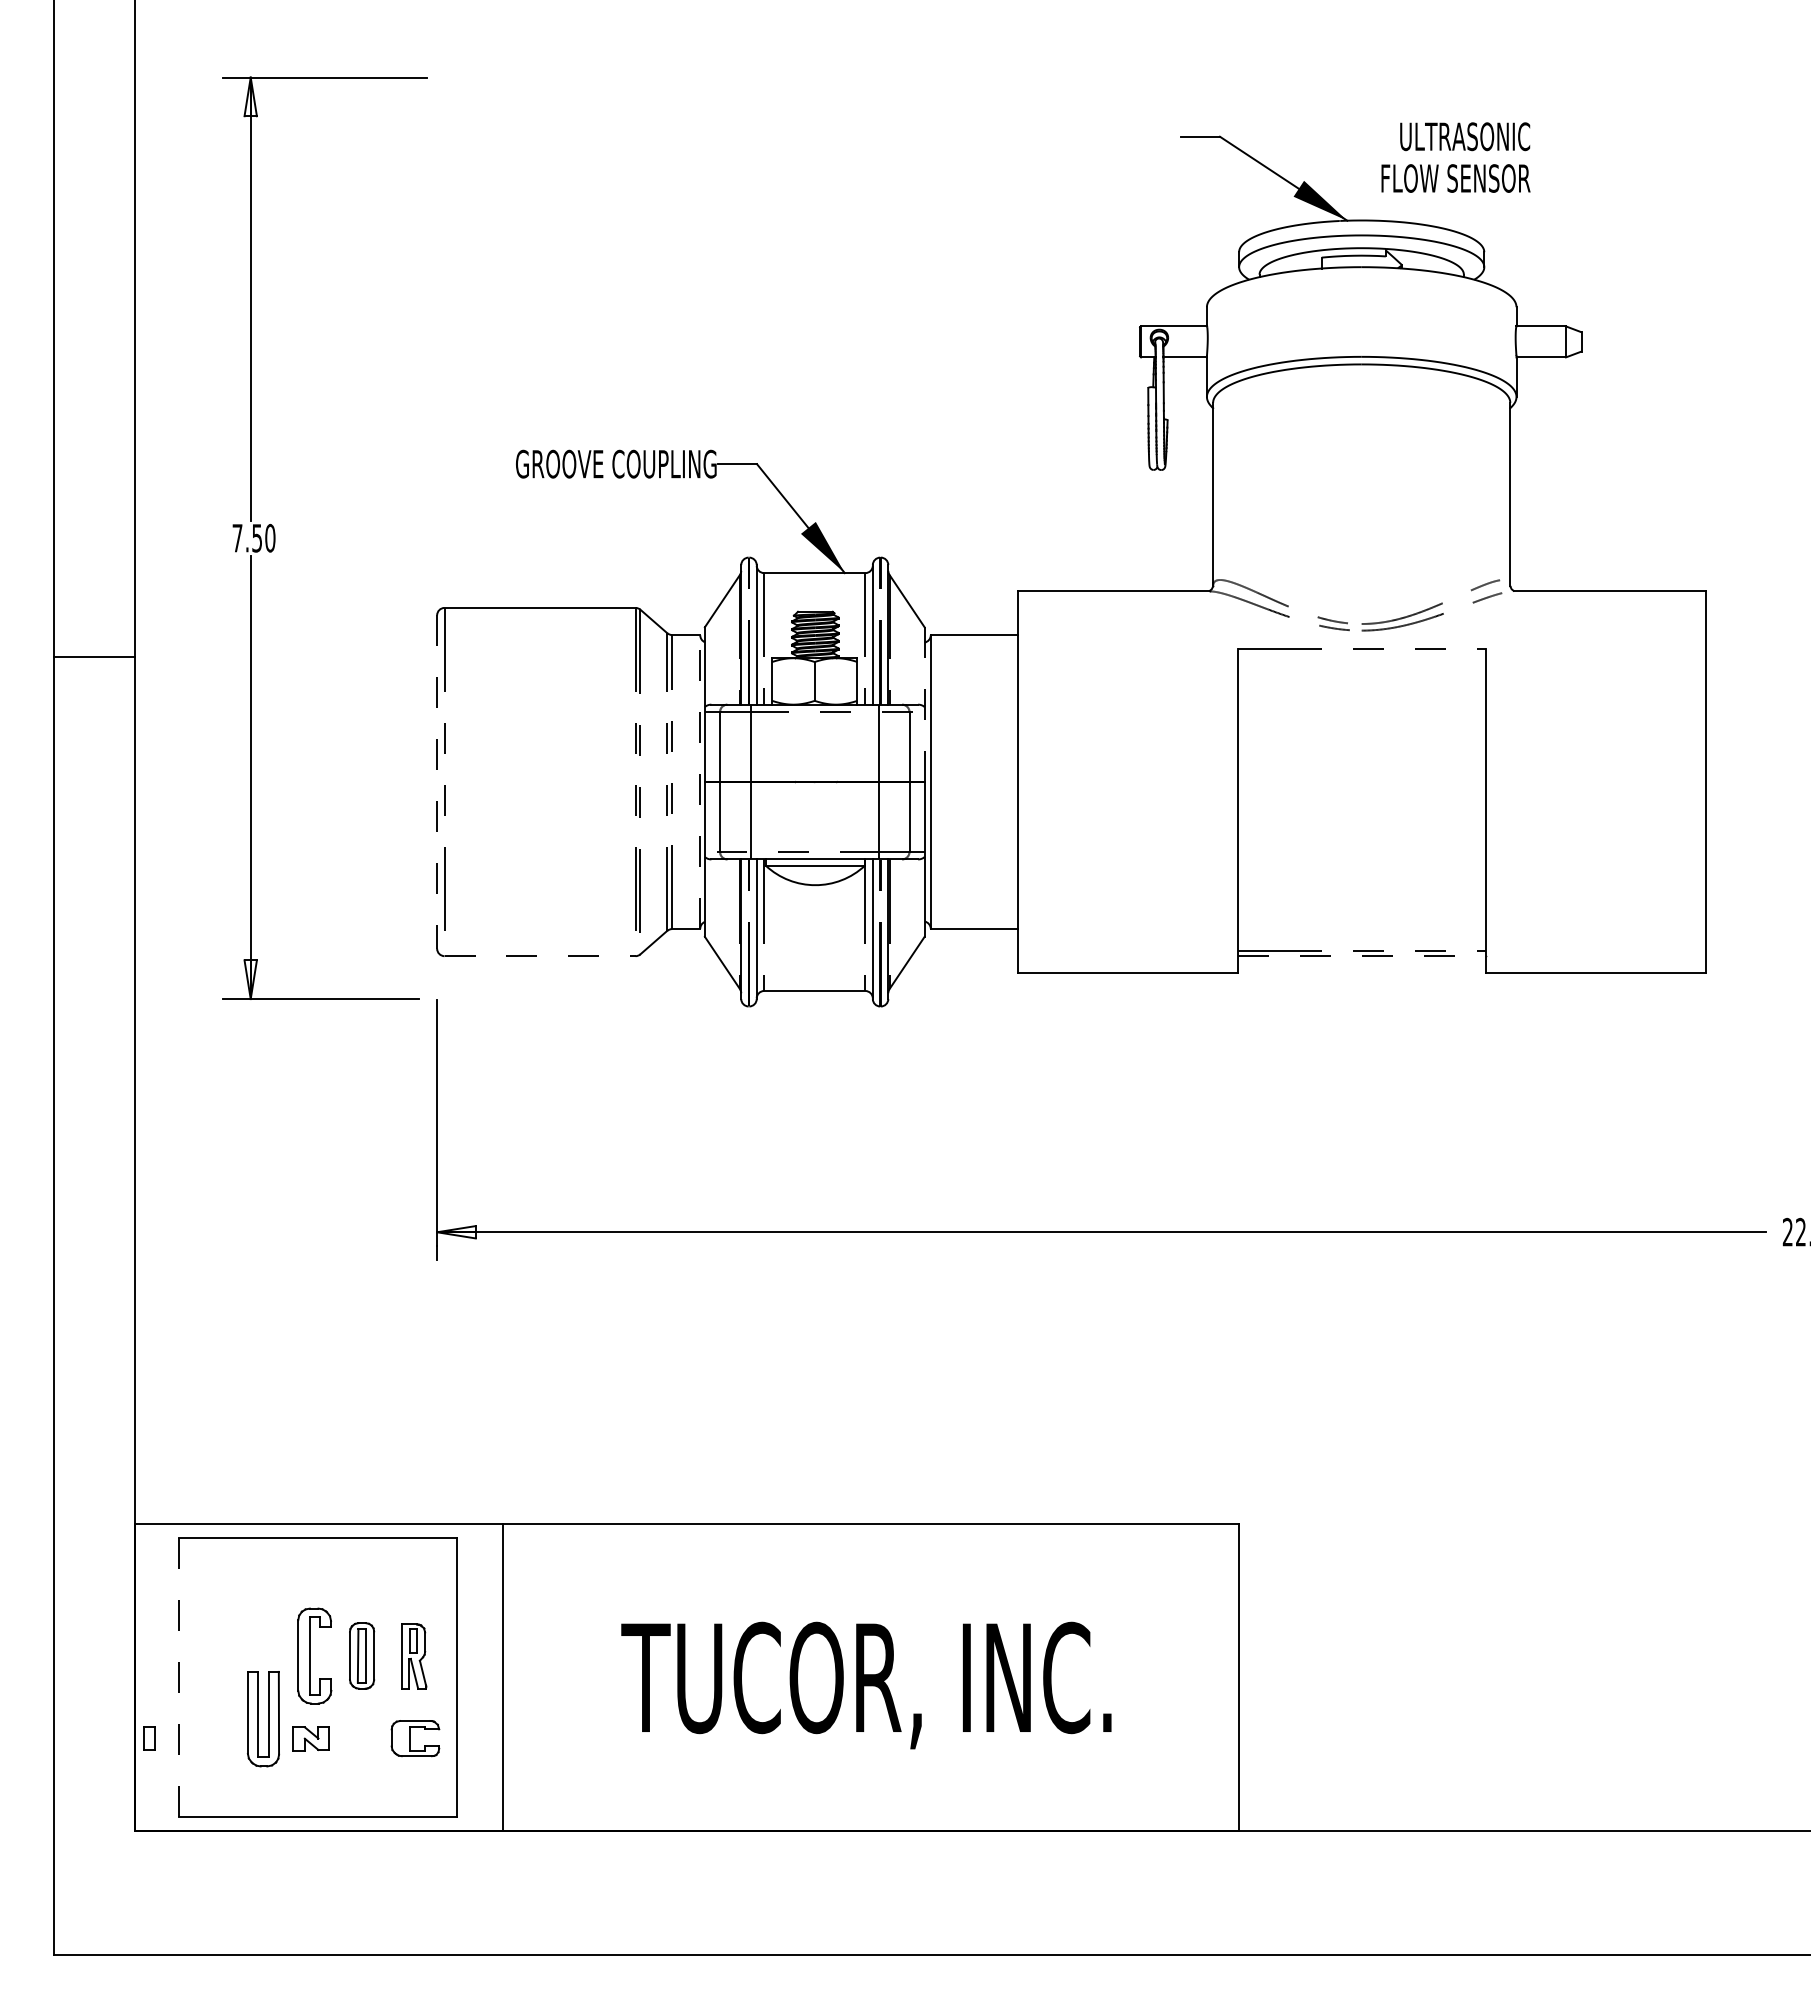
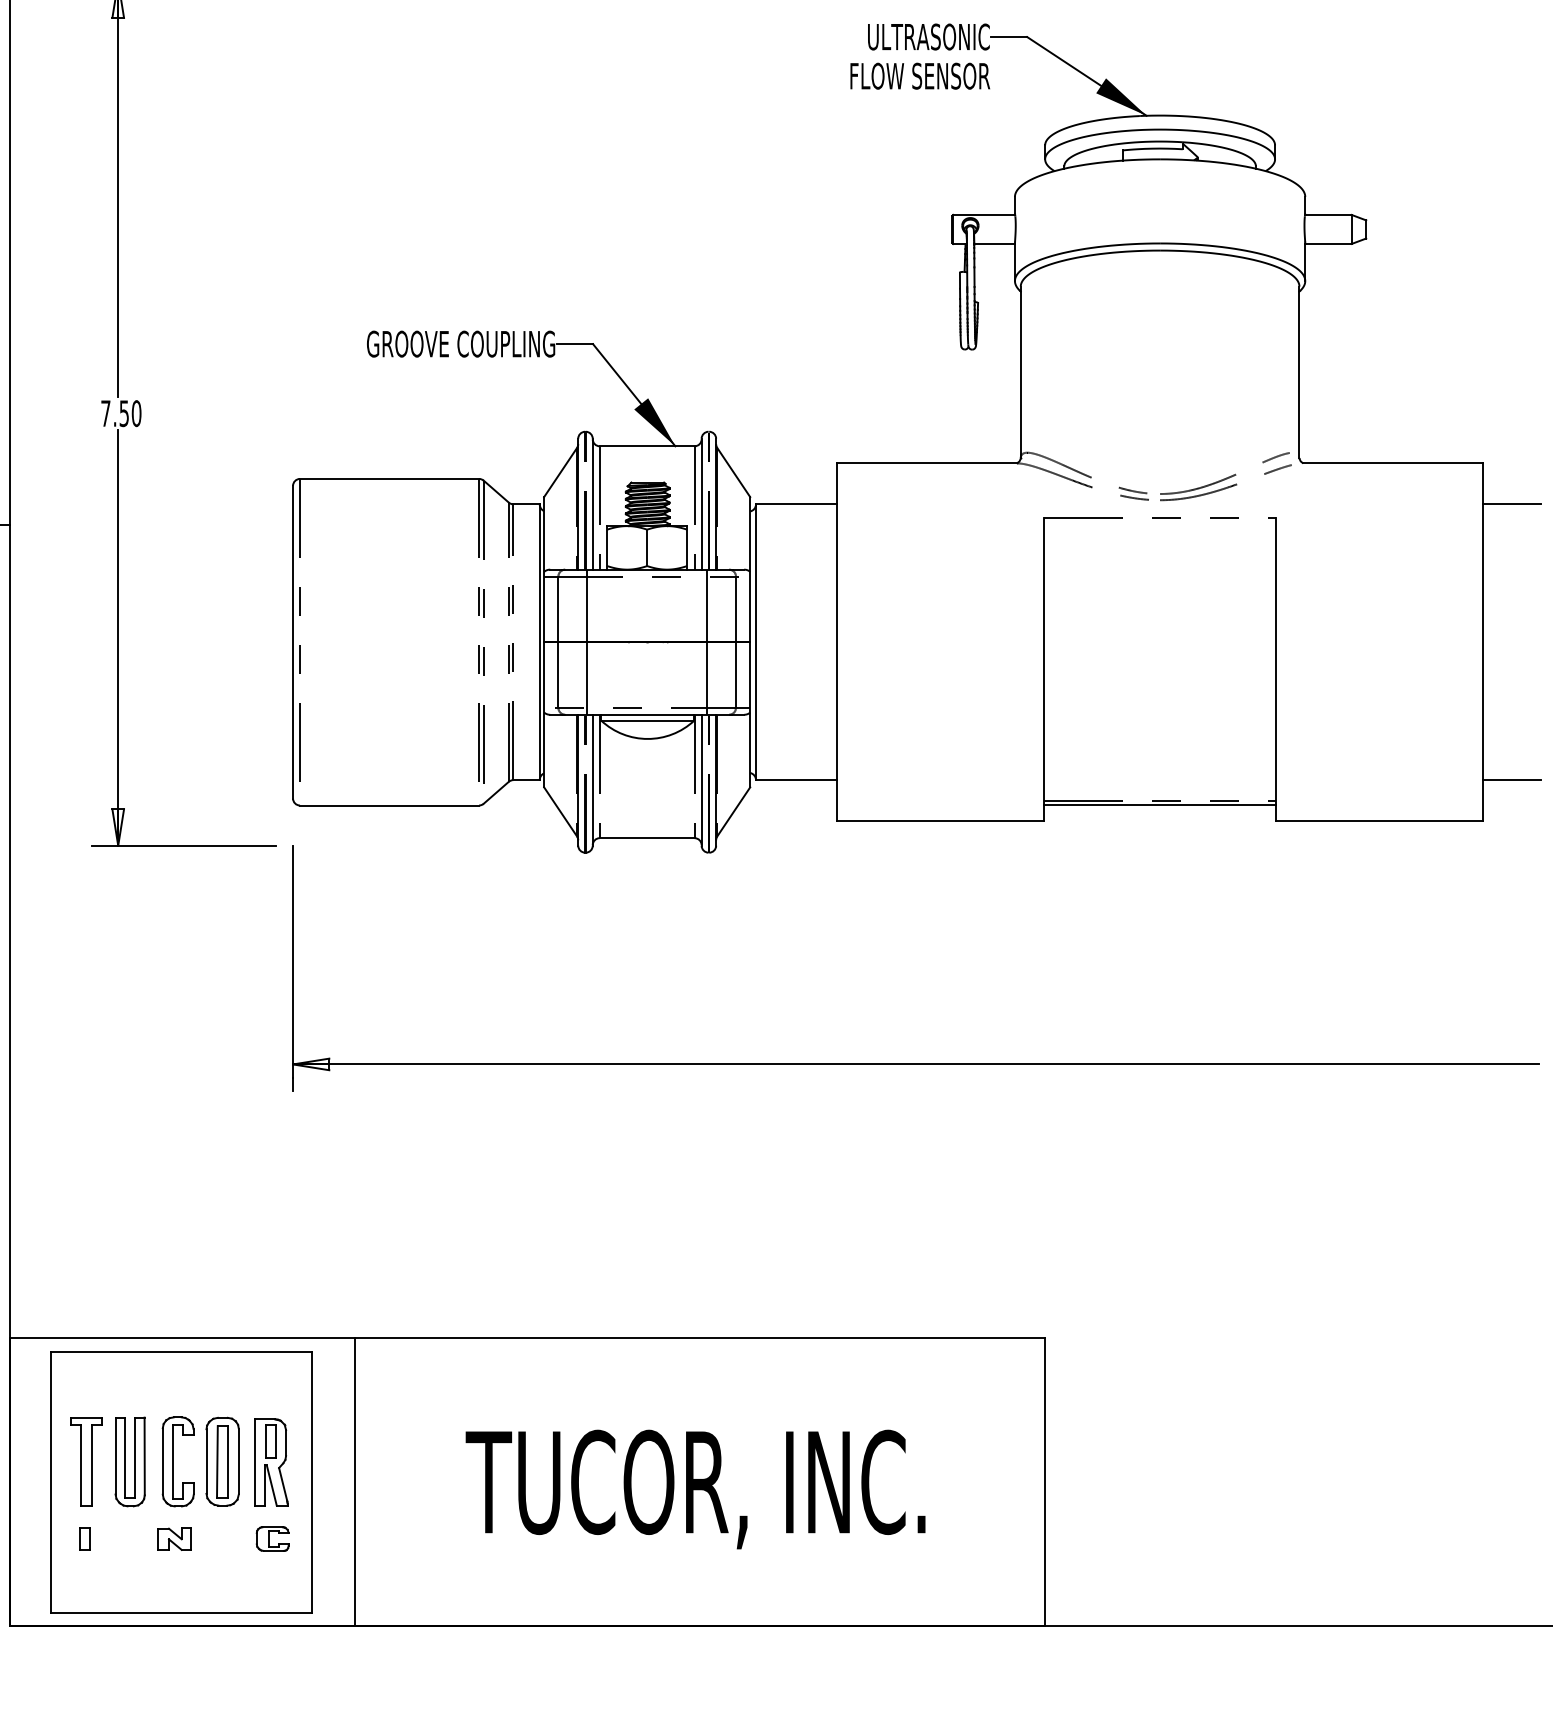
text: (1455, 157) -> (919, 56), moved
line: (1736, 635) -> (1511, 504), added
line: (924, 704) -> (750, 569), dashed -> solid
line: (700, 781) -> (540, 641), dashed -> solid
line: (437, 782) -> (293, 642), dashed -> solid
line: (1736, 929) -> (1511, 780), added
line: (1361, 955) -> (1159, 804), dashed -> solid
line: (540, 956) -> (389, 805), dashed -> solid
part: (361, 1655) -> (222, 1461), size x1.43
part: (216, 1656) -> (86, 1462), added
part: (414, 1656) -> (271, 1462), size x1.43
line: (178, 1678) -> (50, 1482), dashed -> solid
part: (263, 1719) -> (130, 1462), moved
part: (415, 1737) -> (272, 1538), size x0.71
part: (149, 1738) -> (85, 1539), moved

